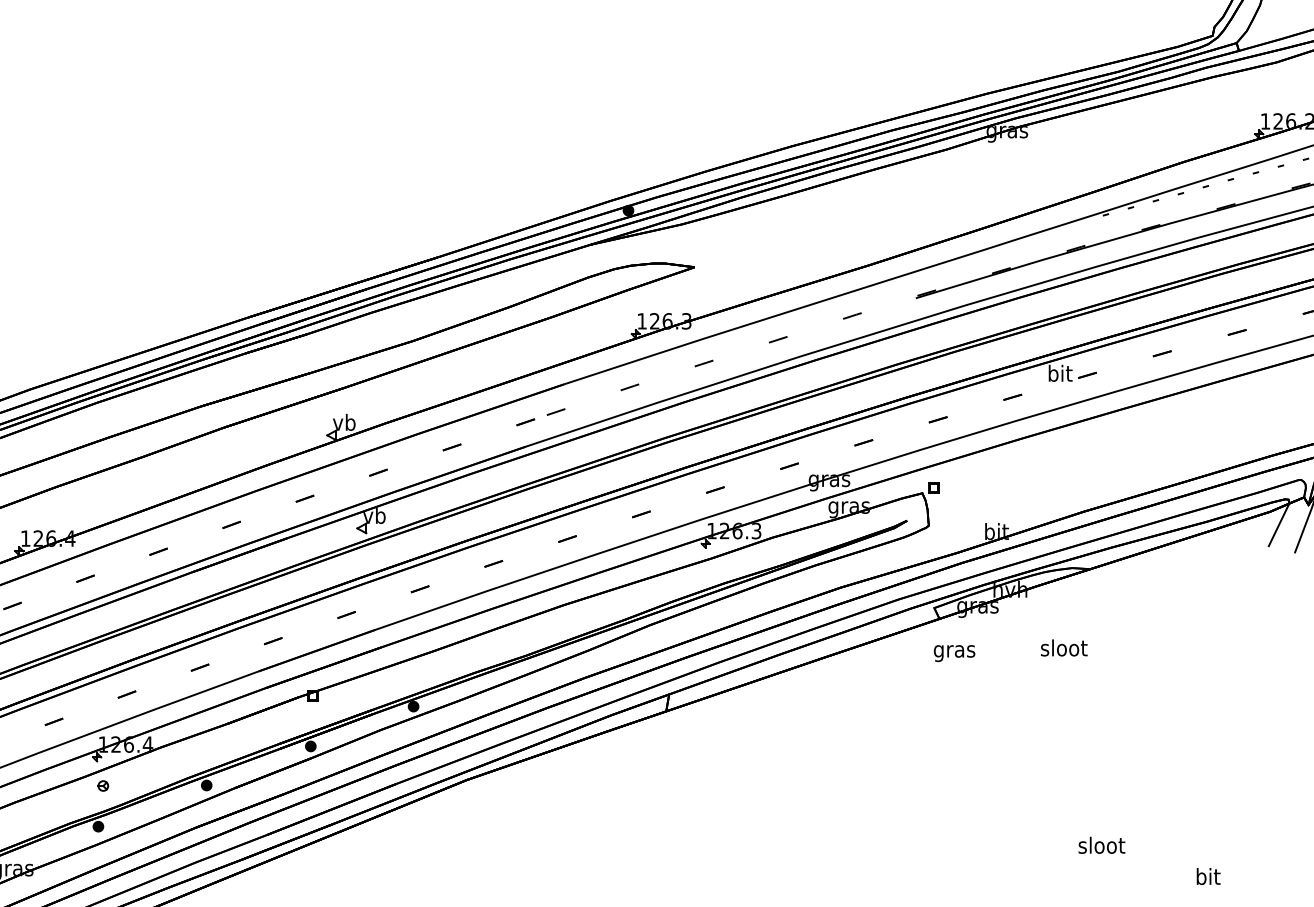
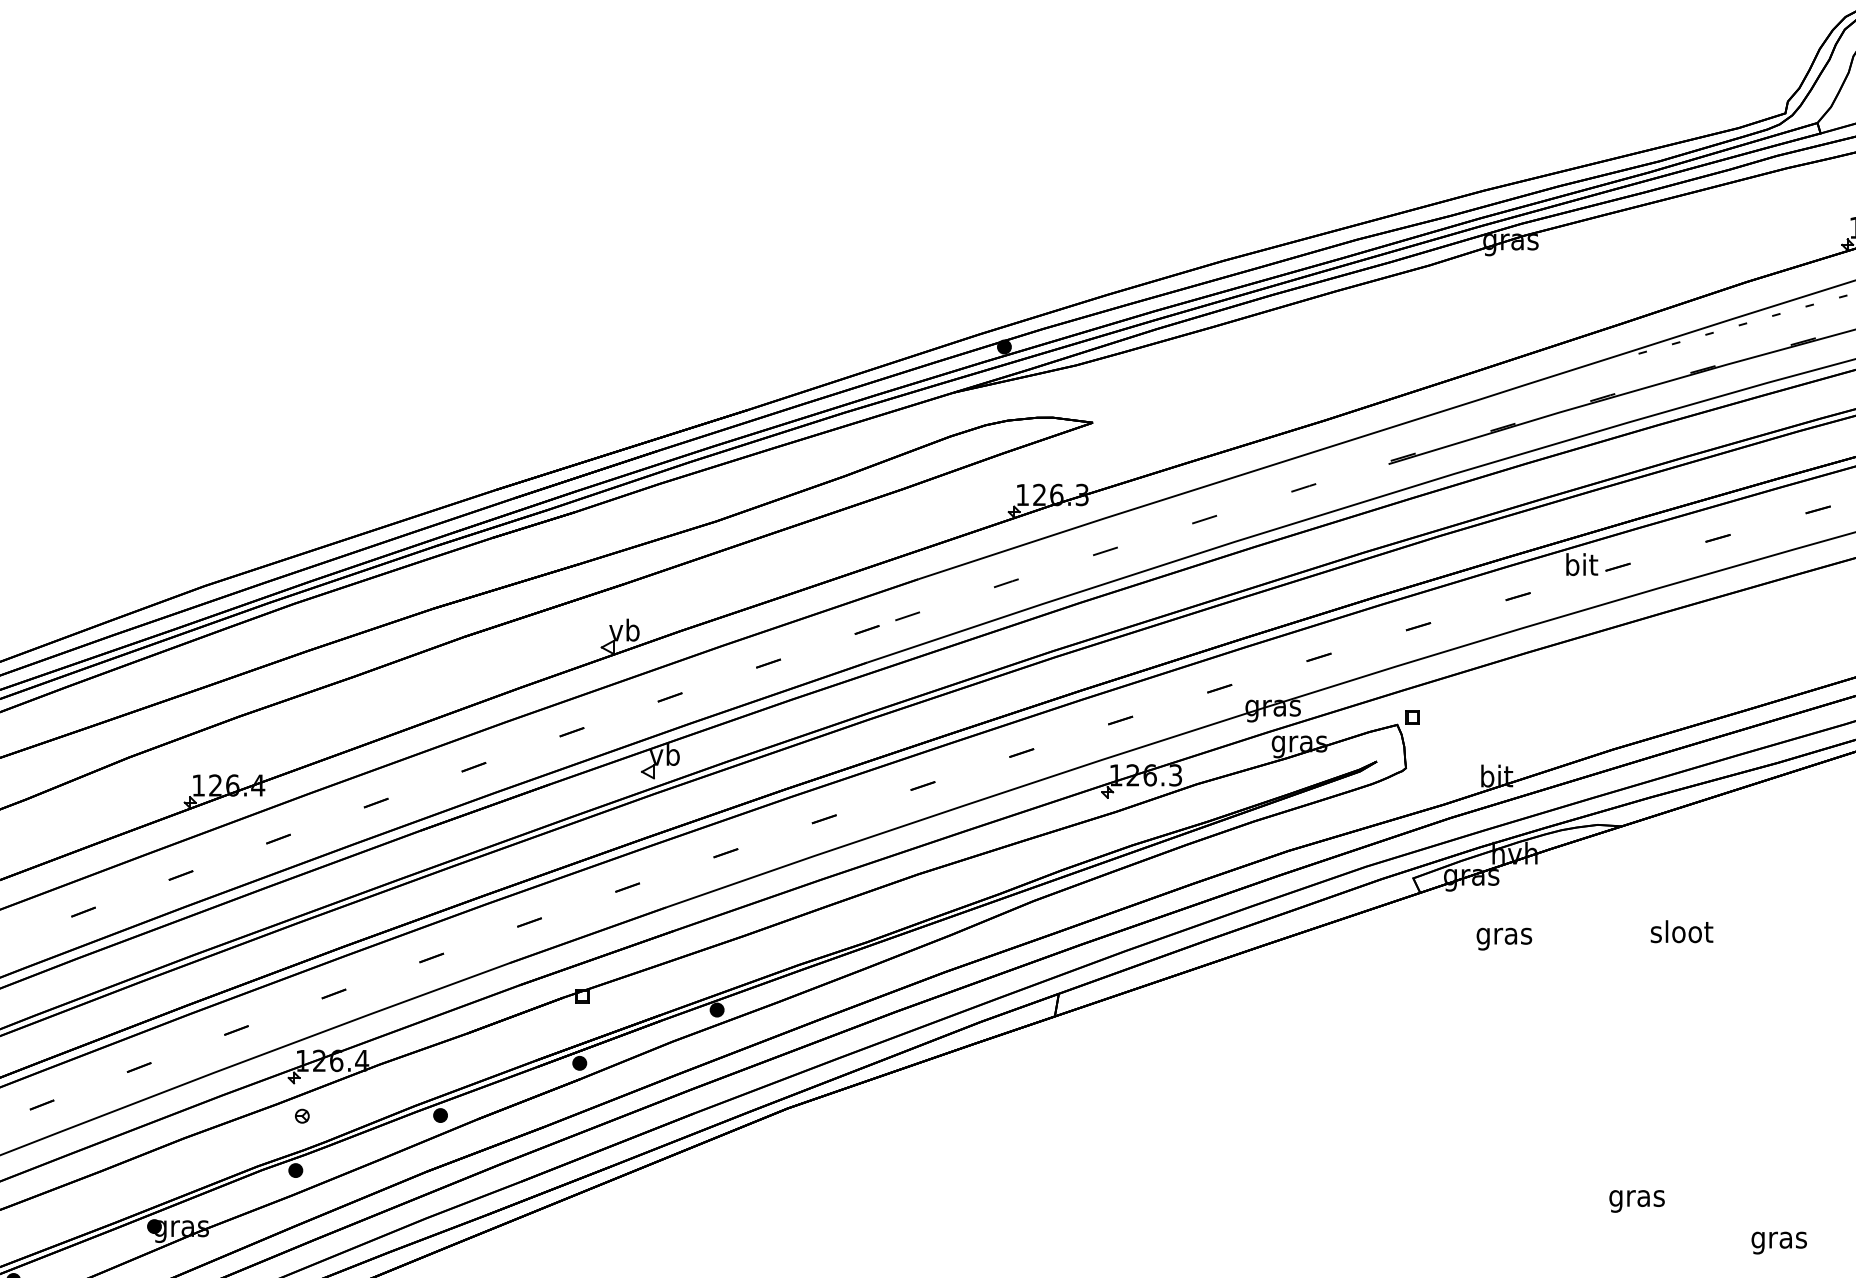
text: (1063, 647) -> (1681, 931), moved
text: (954, 653) -> (1504, 938), moved
text: (1102, 847) -> (1637, 1198), sloot -> gras
text: (1207, 878) -> (1778, 1239), bit -> gras

